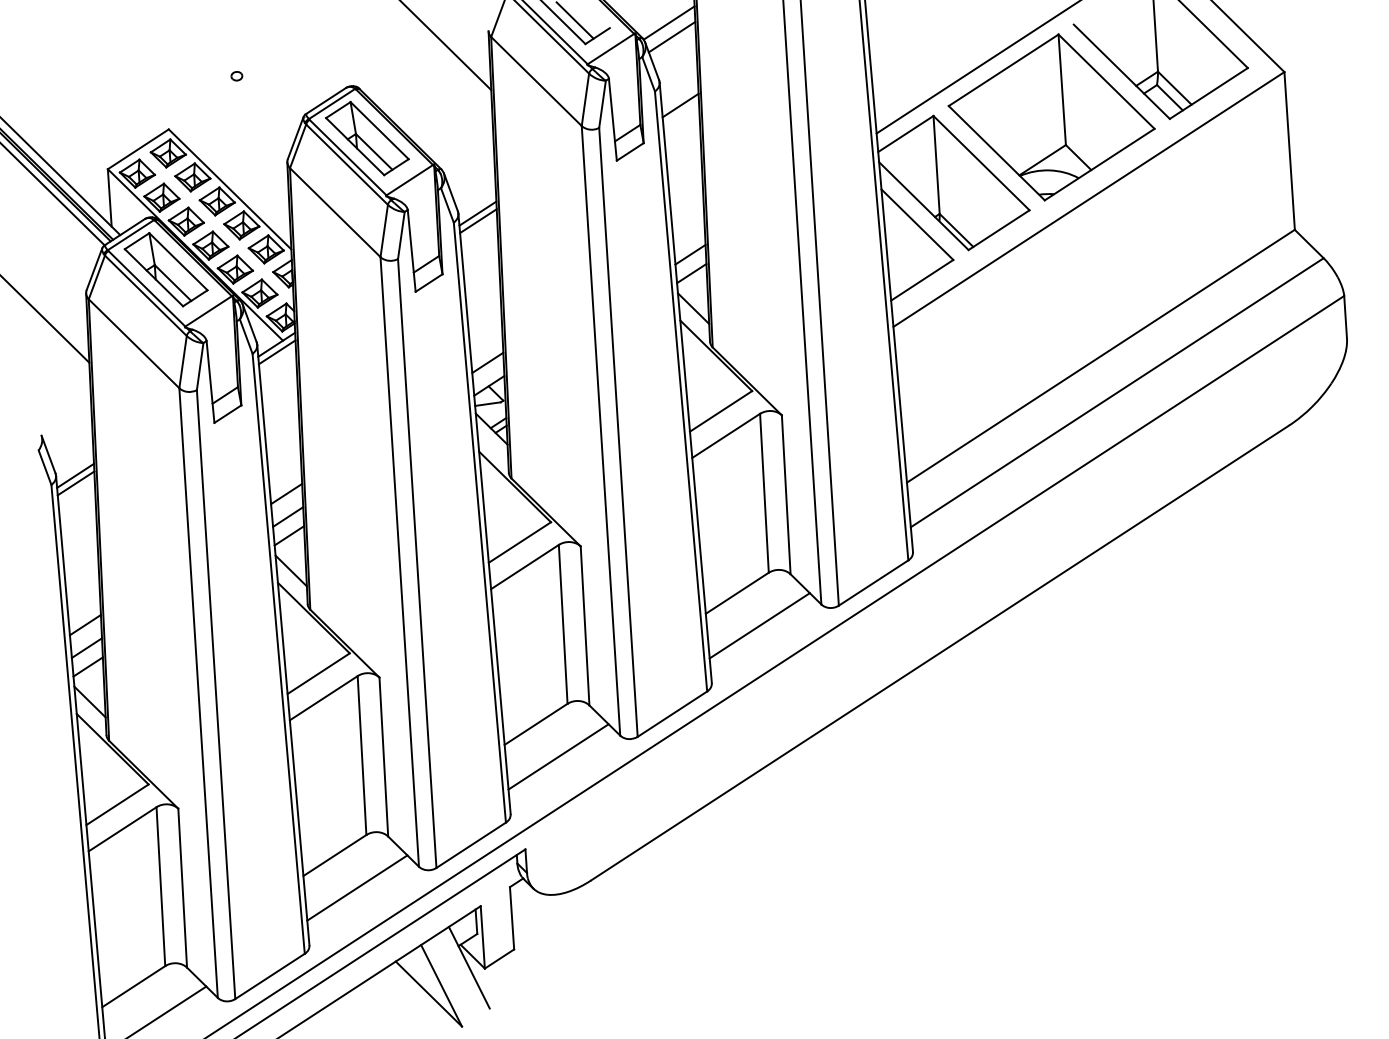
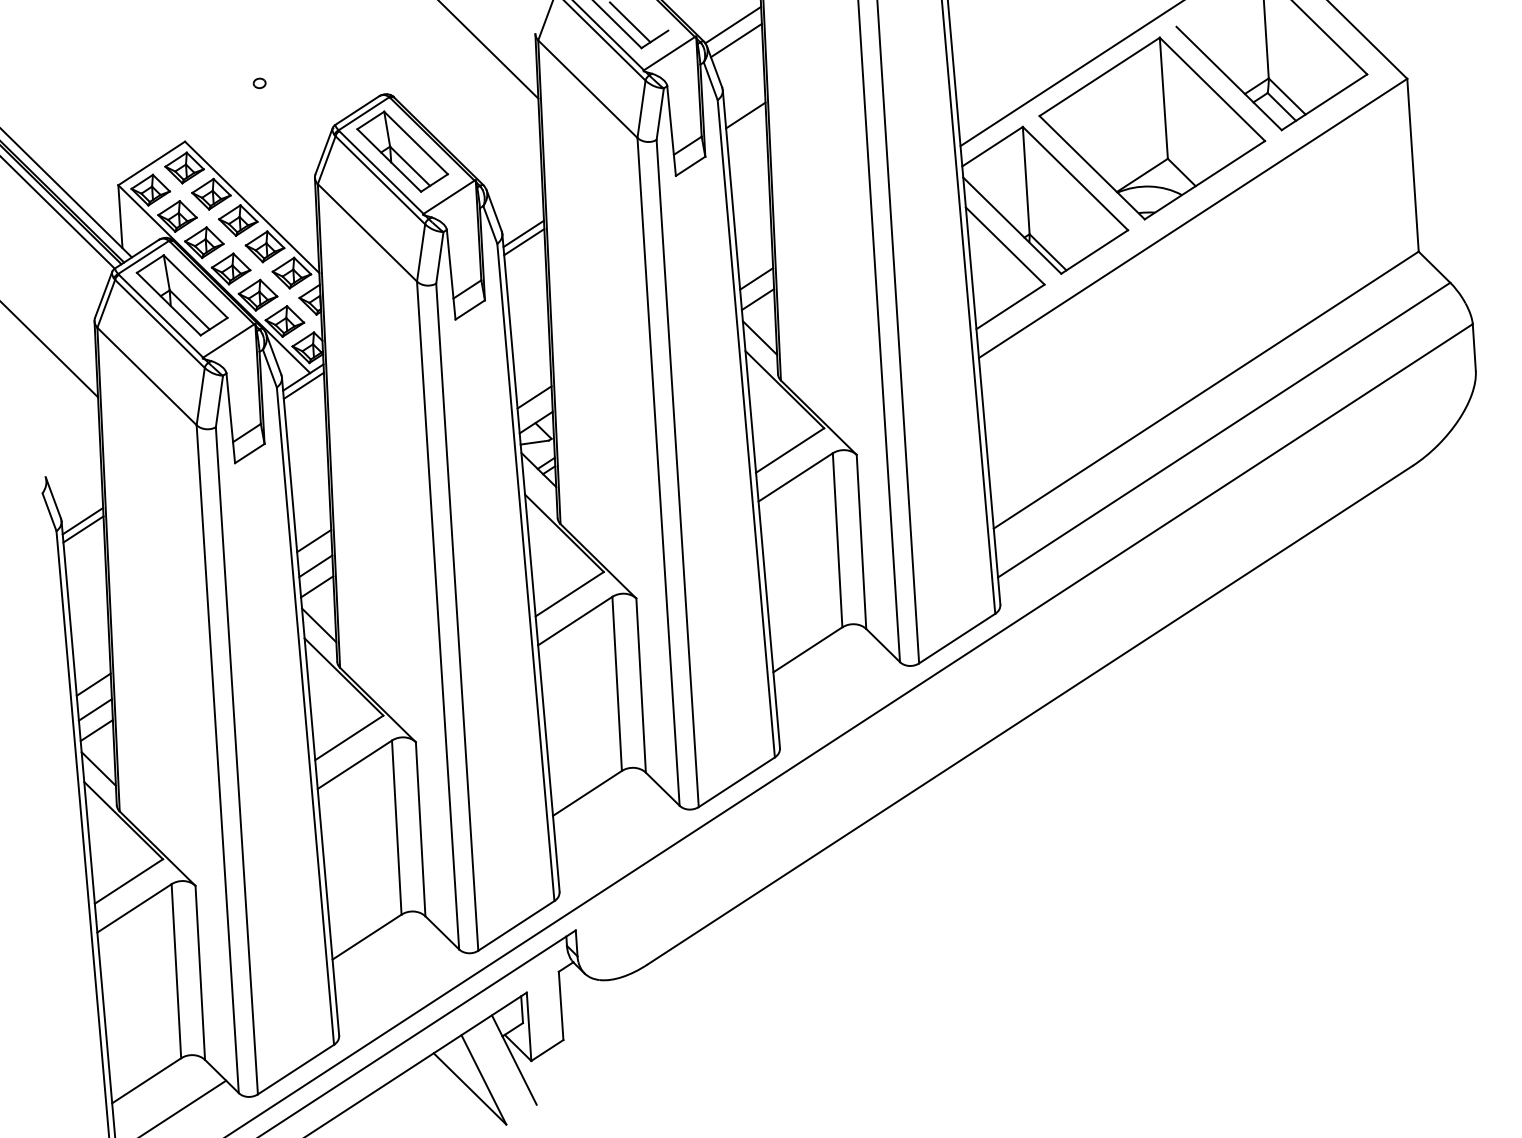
line: (759, 625) -> (832, 685), removed
line: (558, 756) -> (611, 828), removed
line: (357, 887) -> (391, 972), removed

